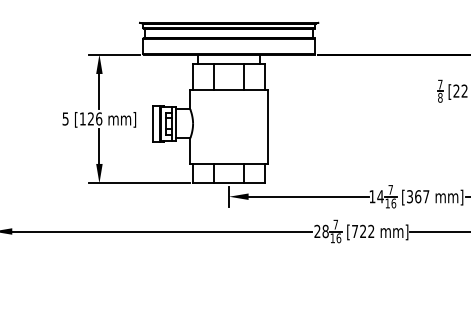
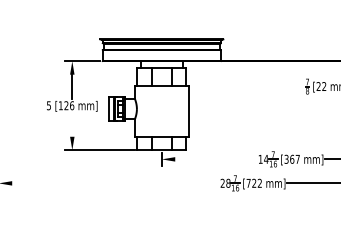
line: (99, 146) -> (72, 124), removed
line: (308, 196) -> (216, 159), removed
line: (162, 231) -> (115, 183), removed

